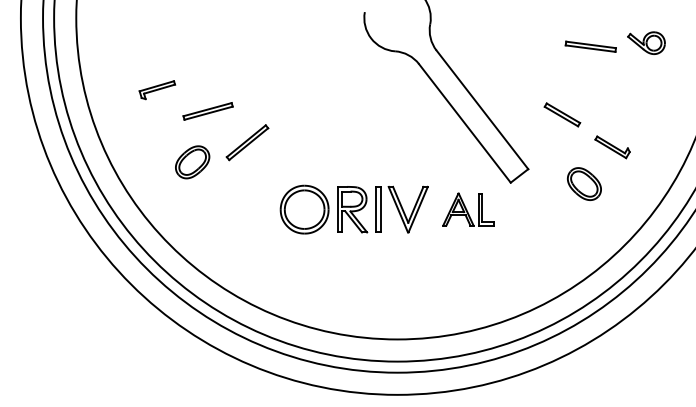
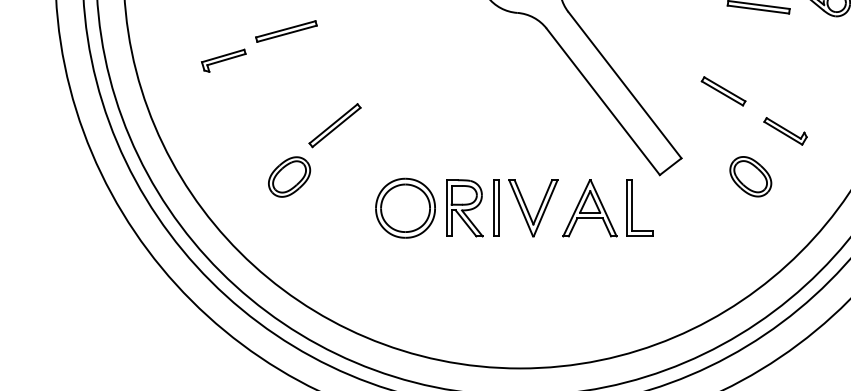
part: (207, 111) -> (285, 31), moved
part: (192, 162) -> (289, 177), moved
part: (468, 209) -> (607, 208), size x1.43

